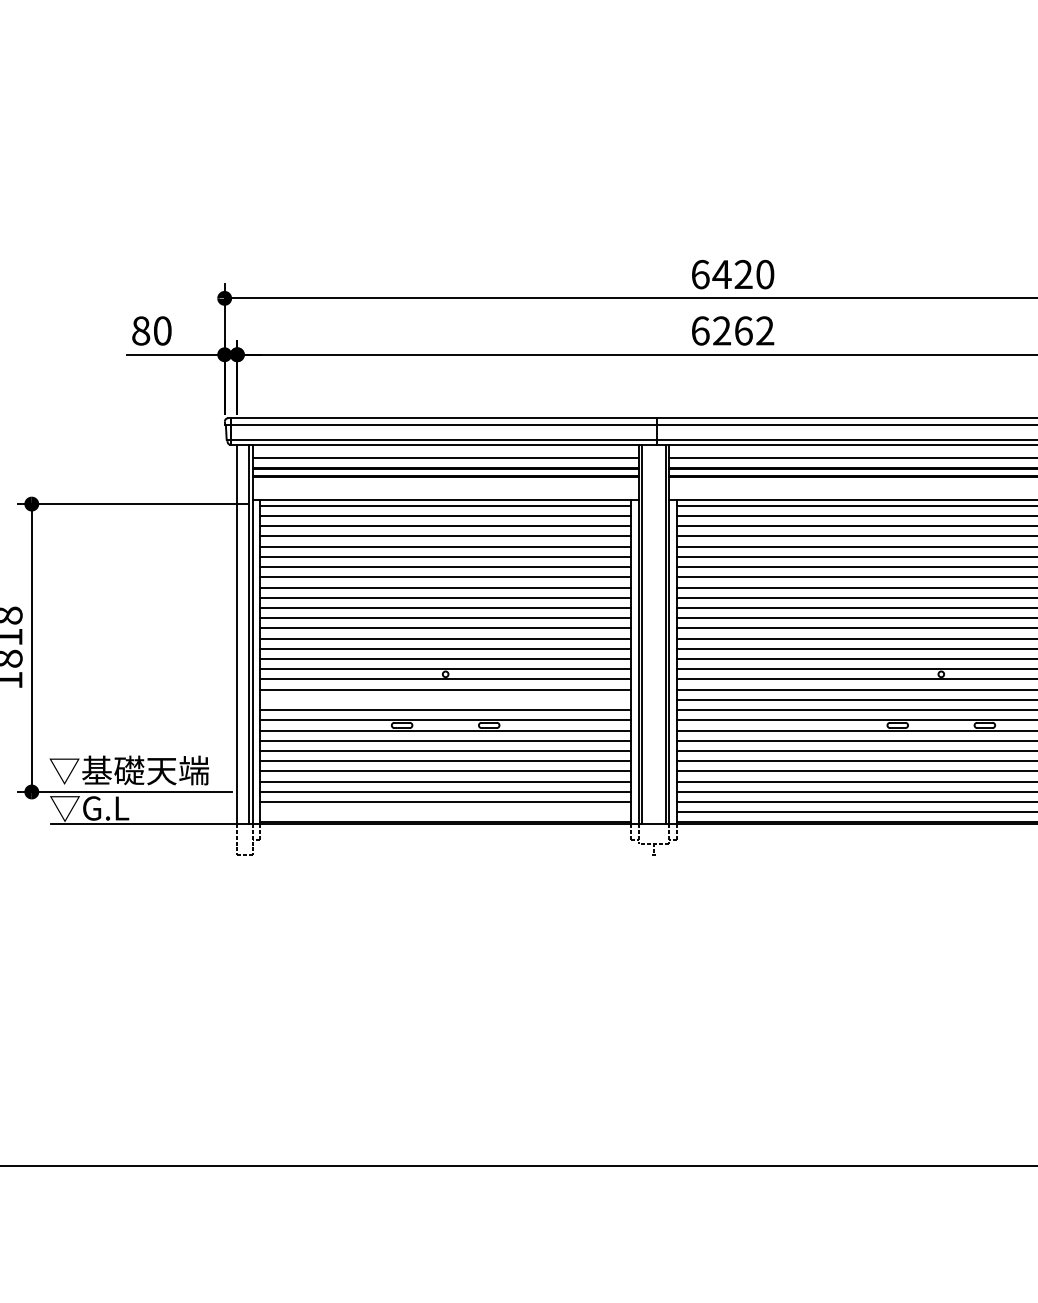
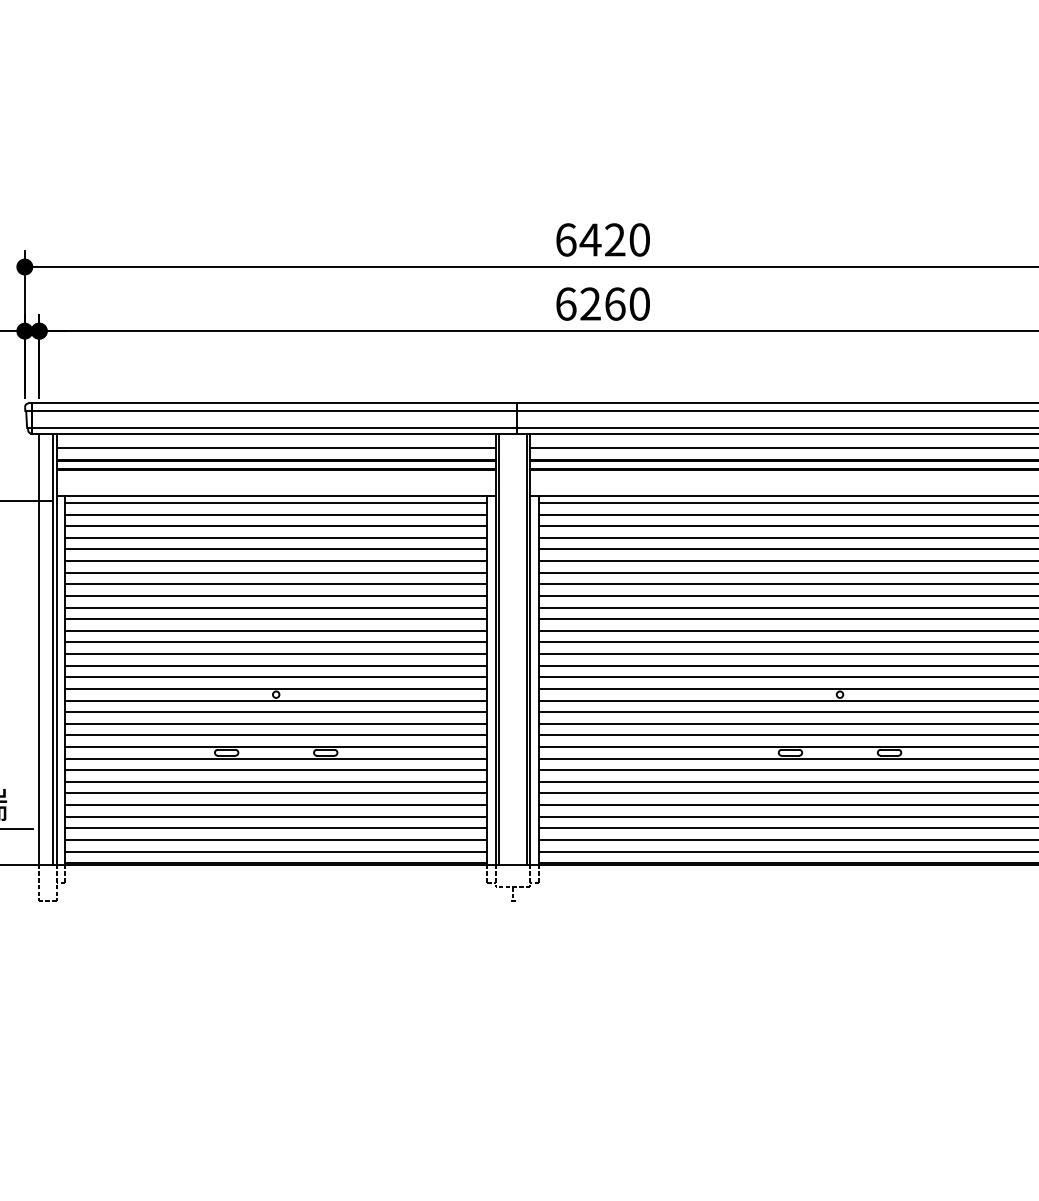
text: (765, 330) -> (640, 303), 6262 -> 6260
line: (445, 699) -> (276, 723), added
line: (445, 812) -> (276, 851), added

